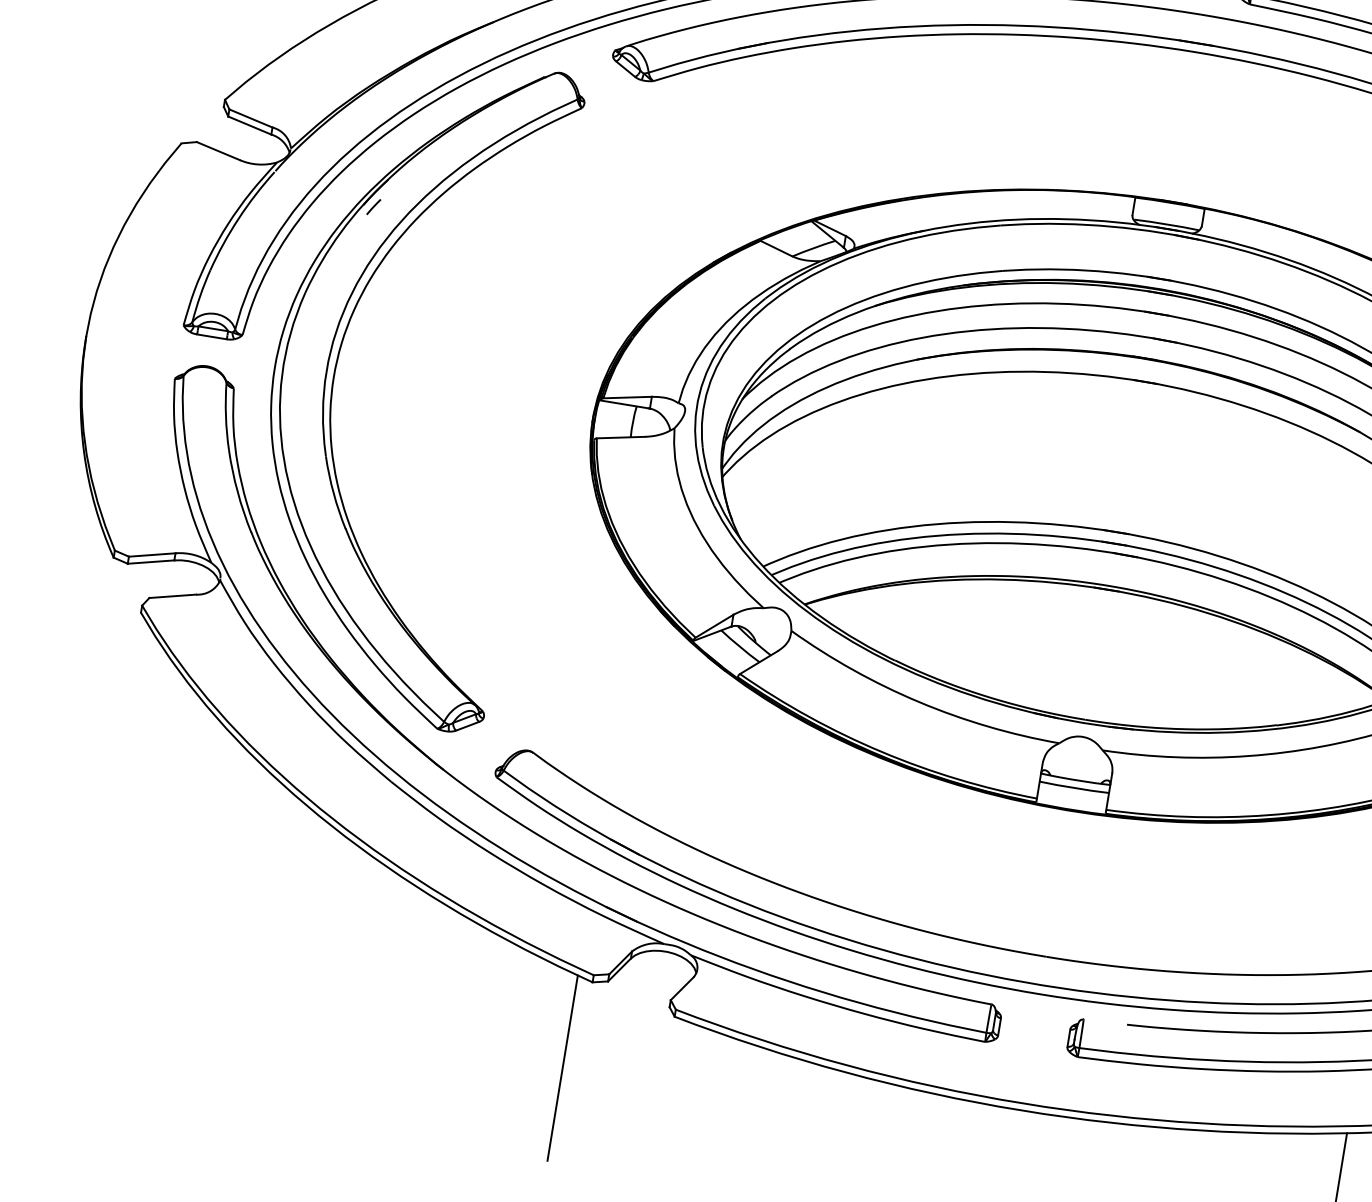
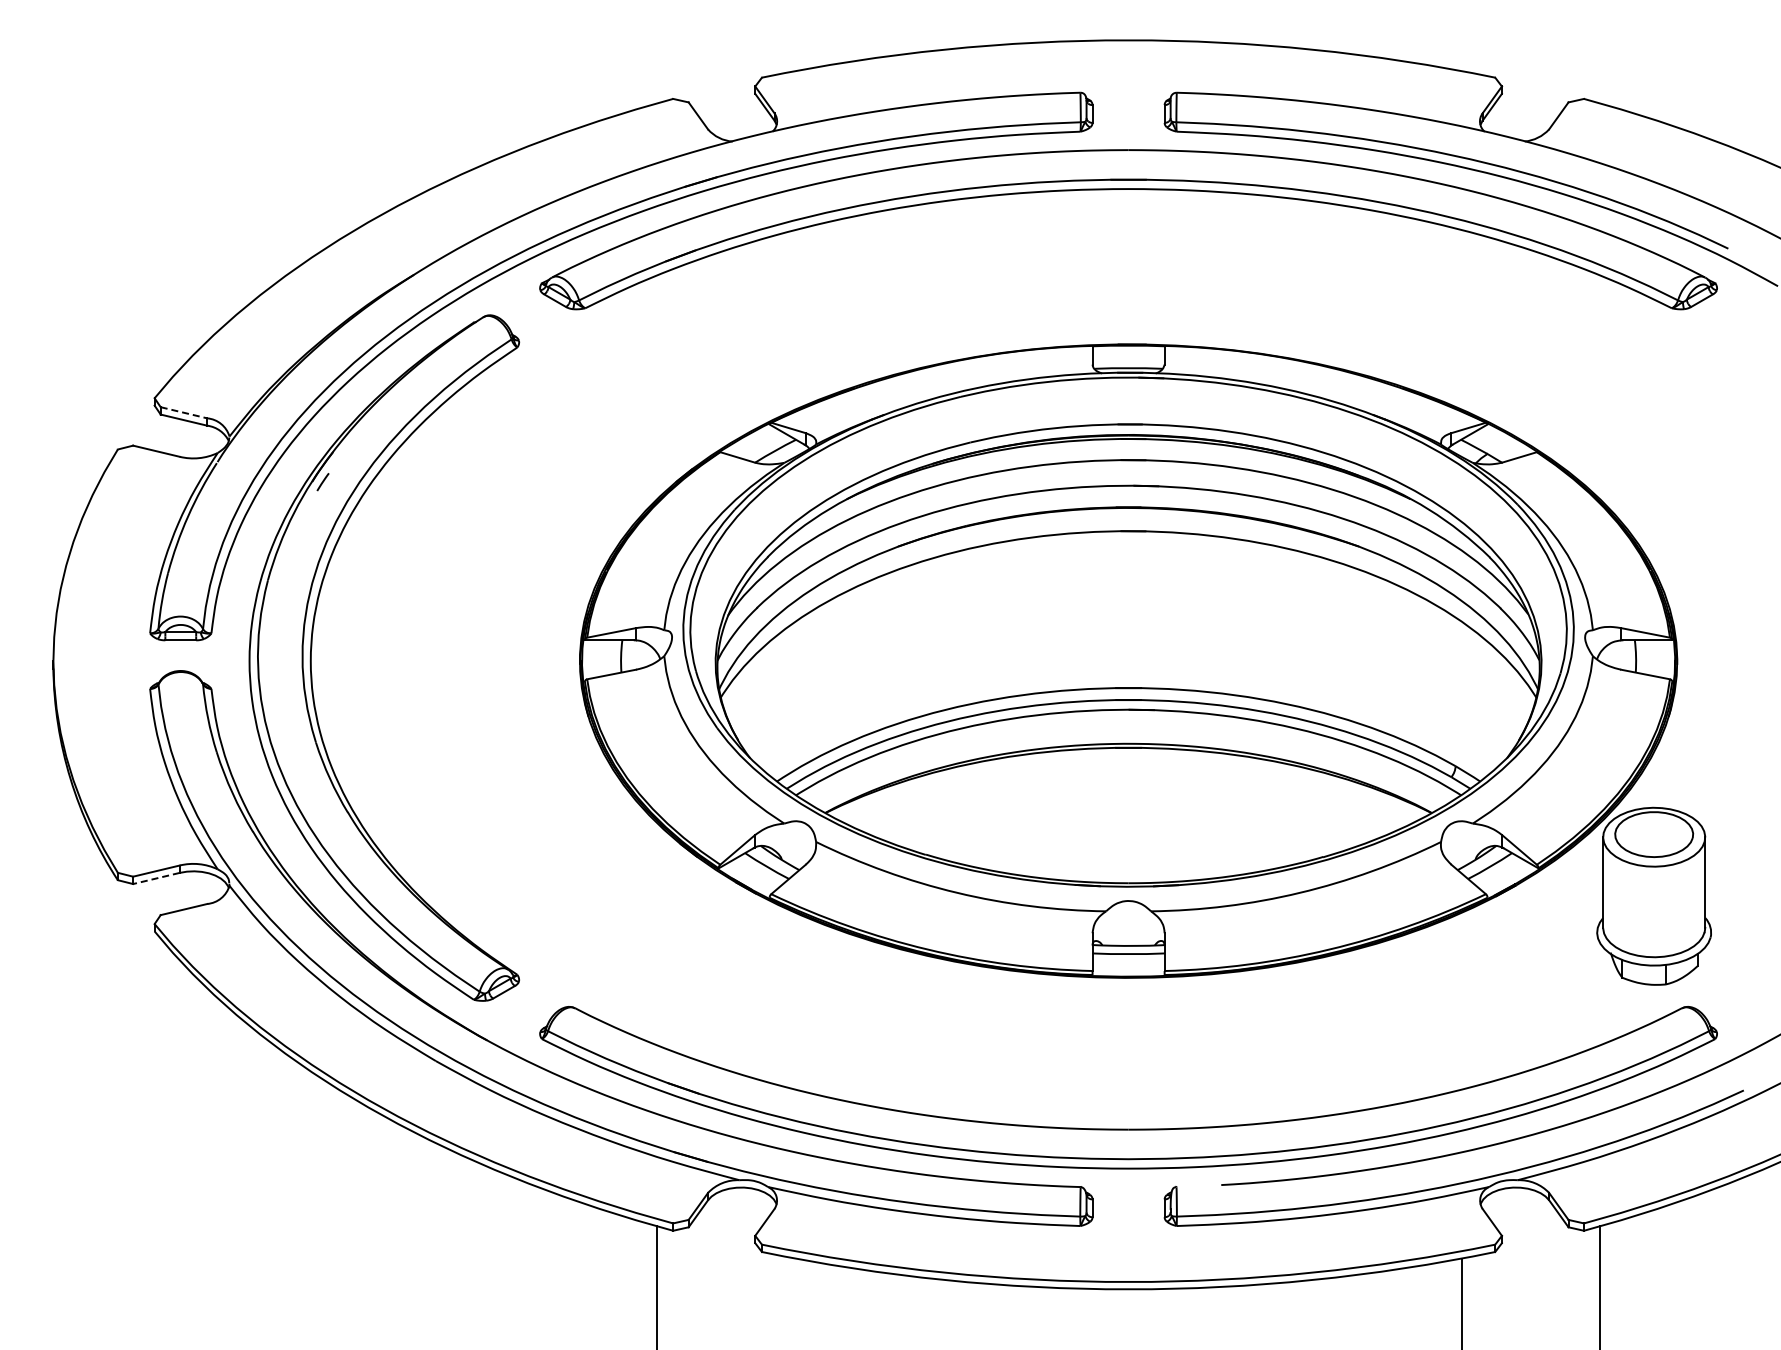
line: (251, 118) -> (184, 412), solid -> dashed
line: (151, 562) -> (156, 878), solid -> dashed

